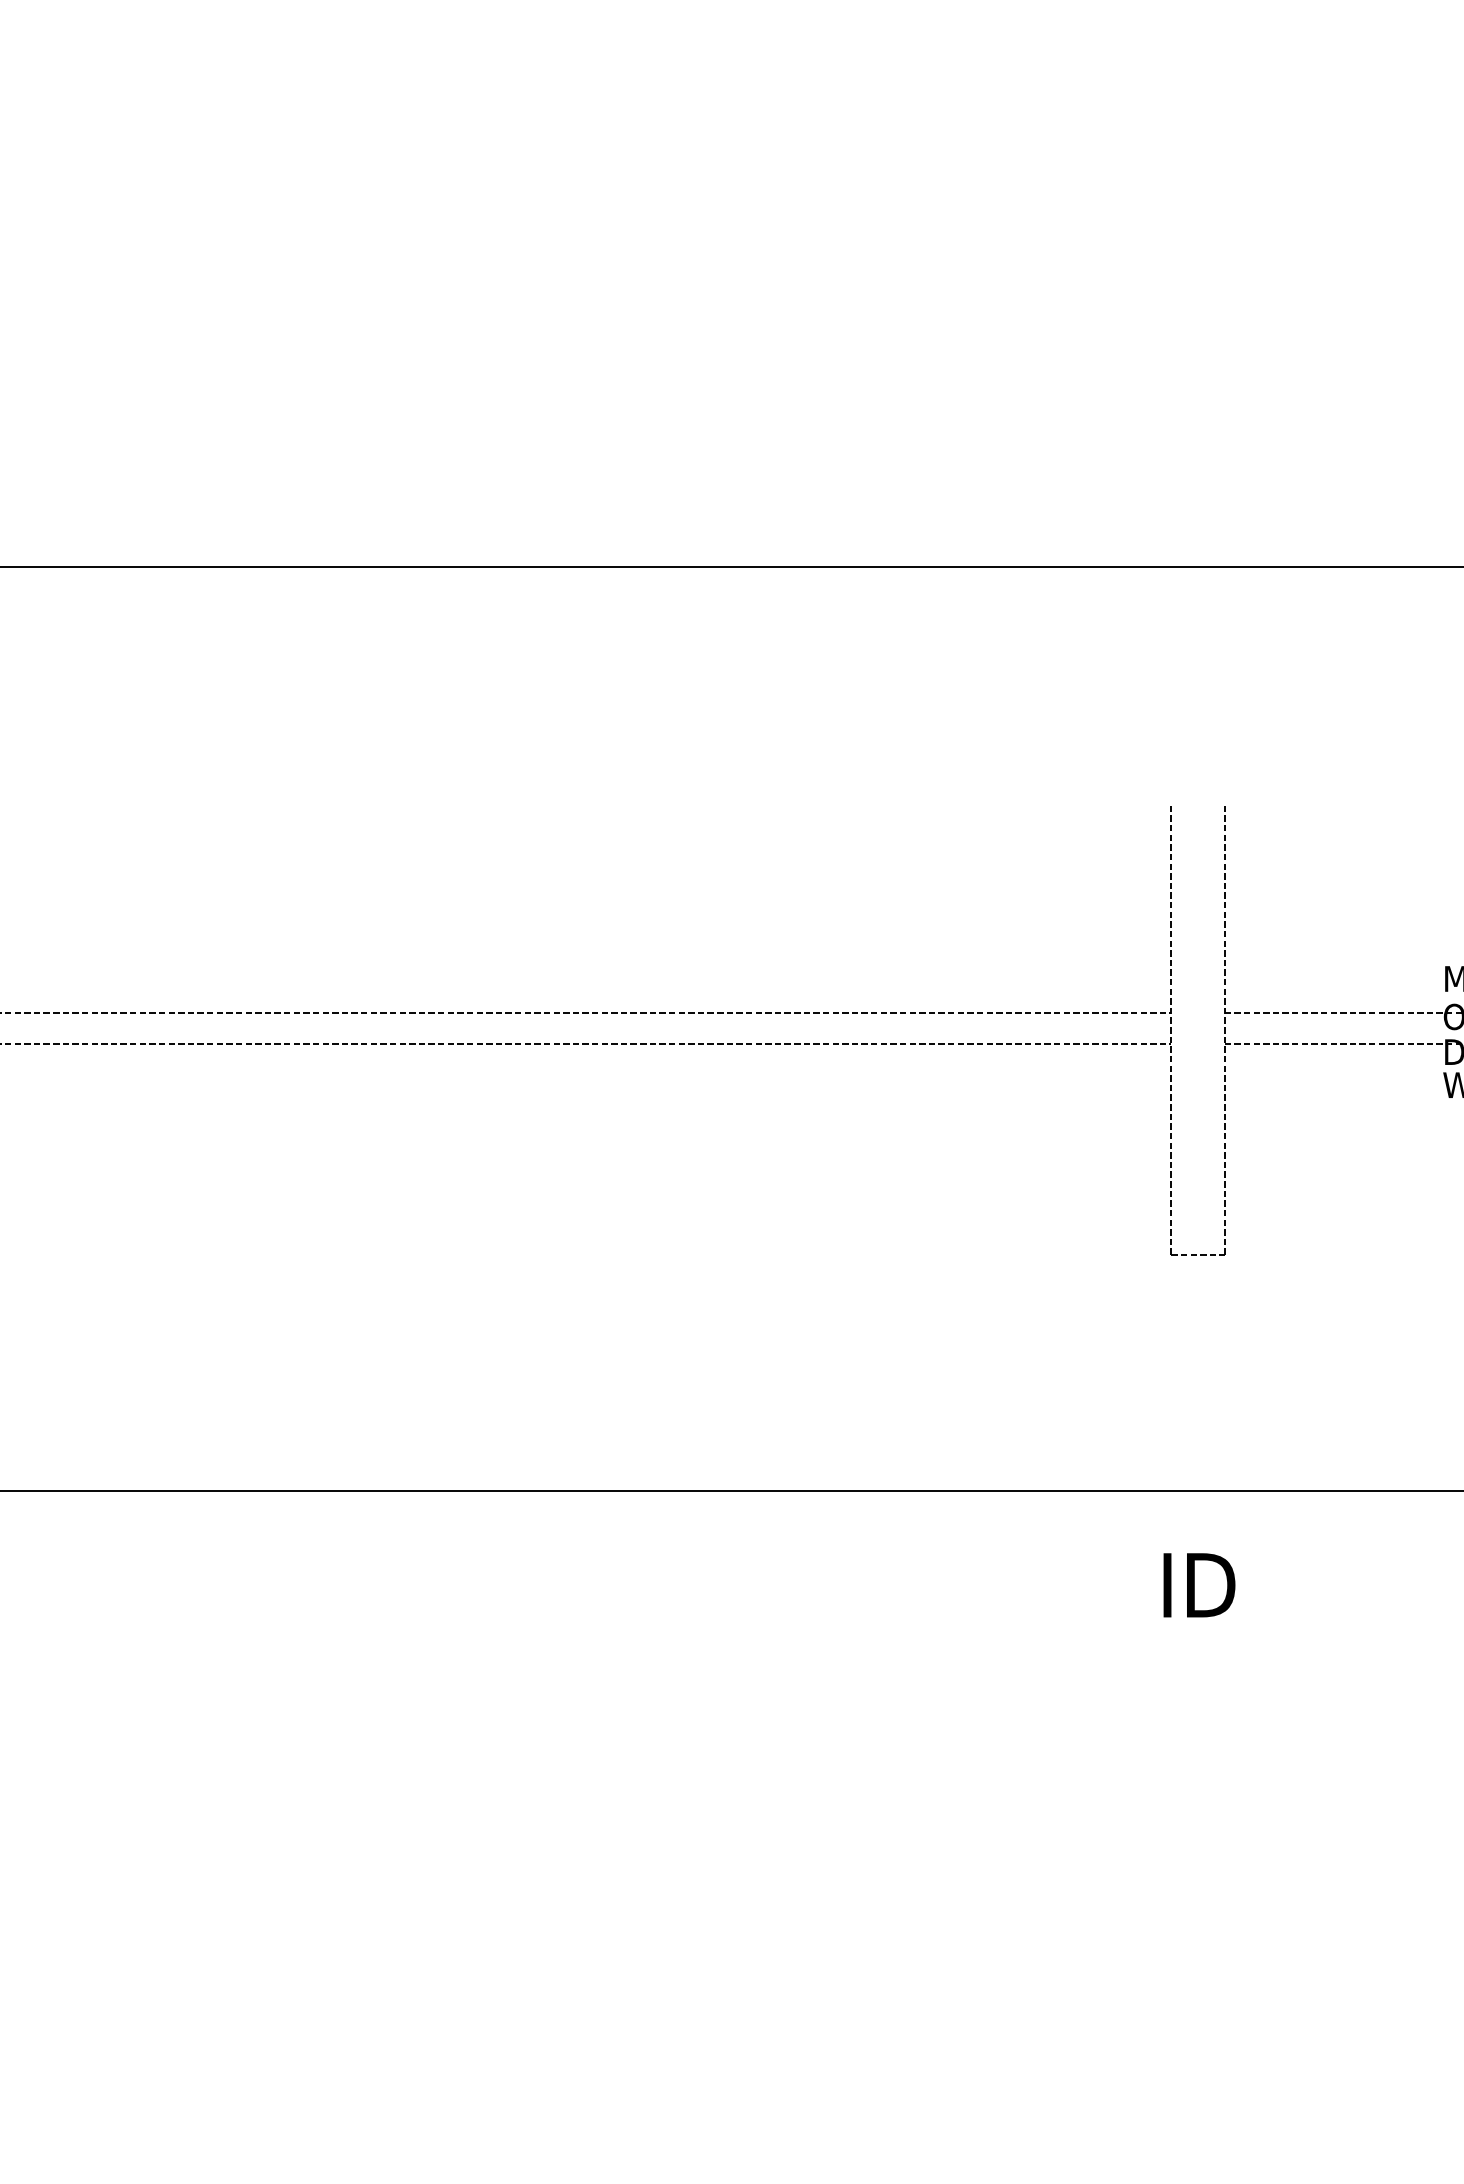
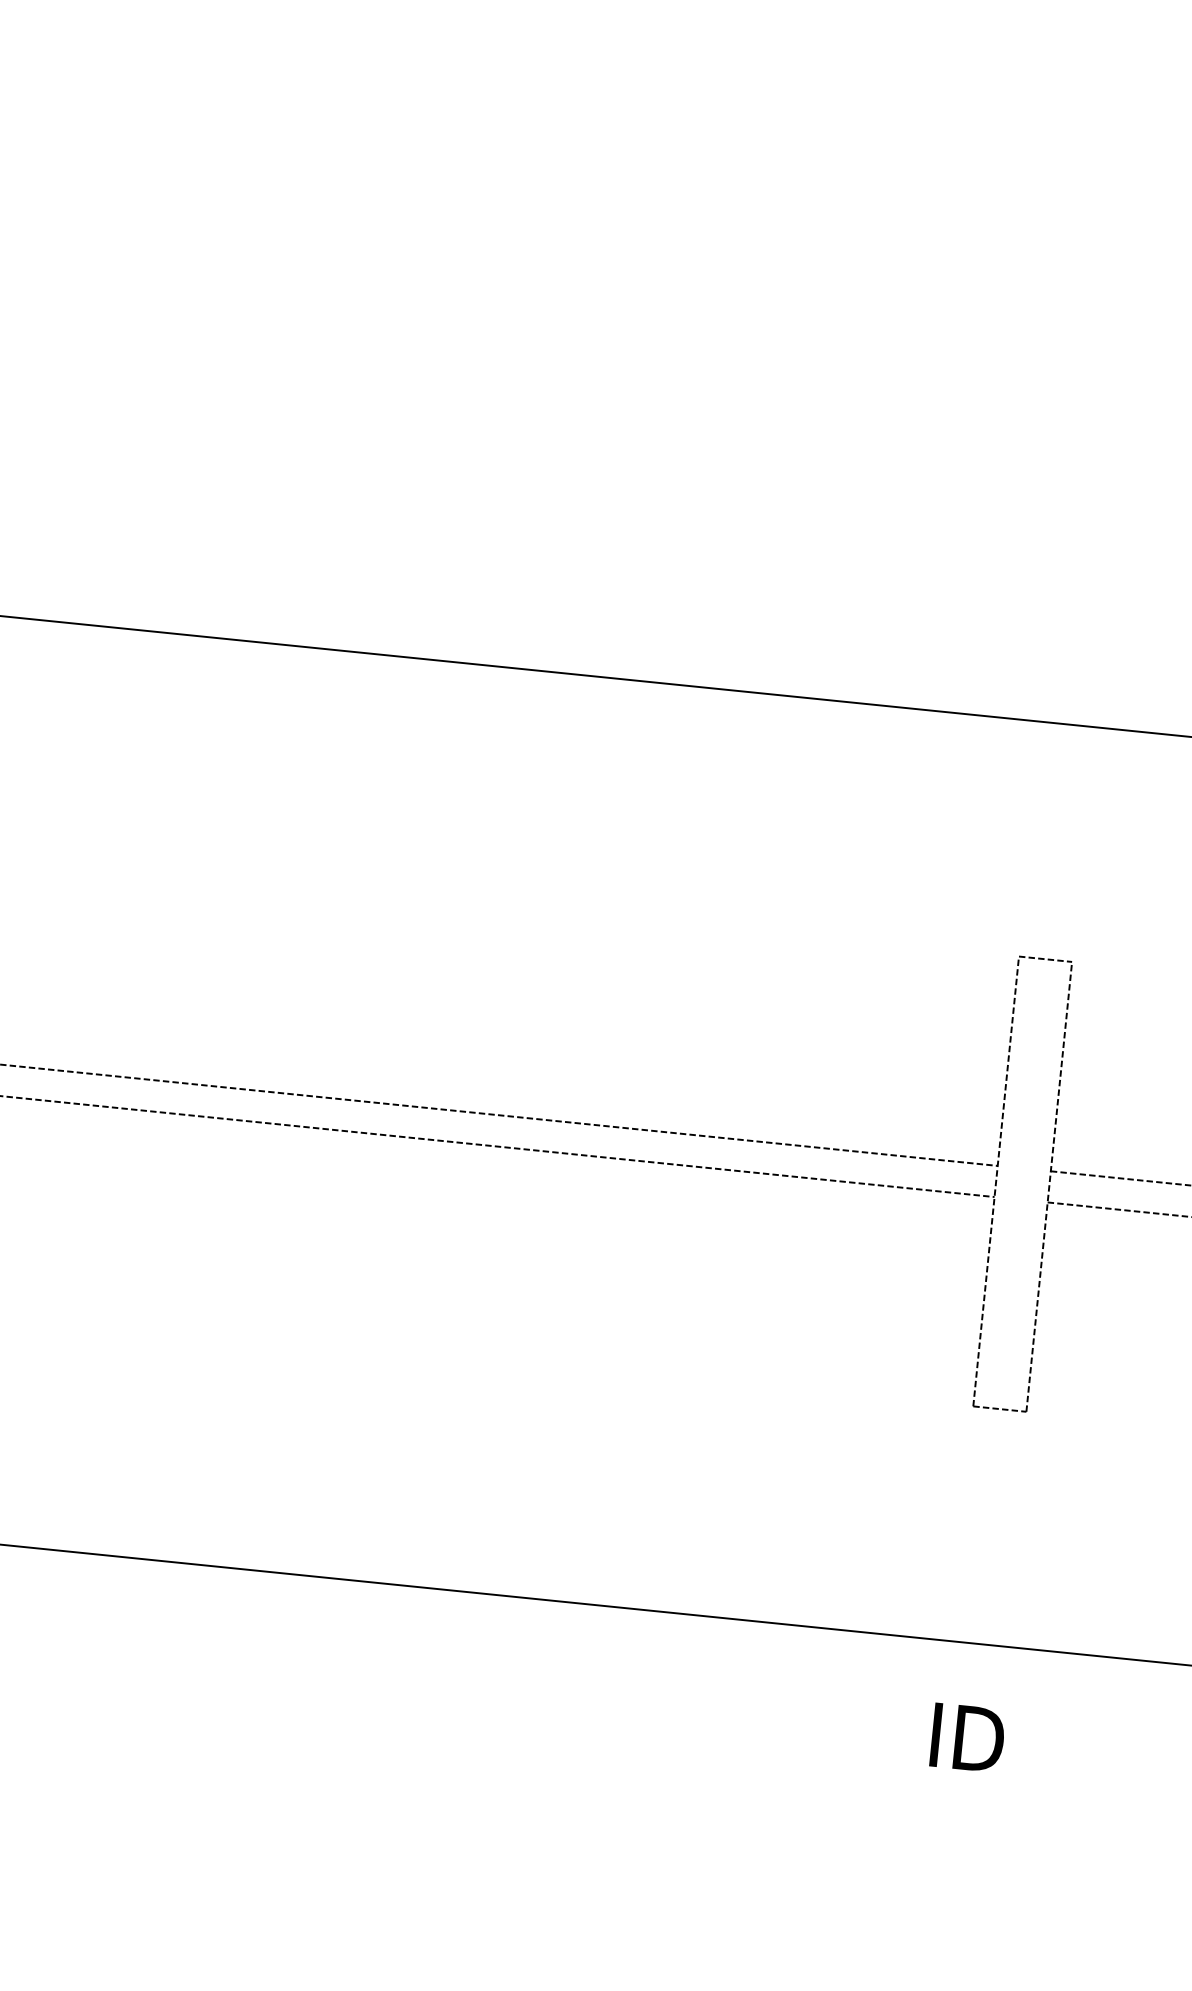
line: (1197, 802) -> (1045, 958), added

